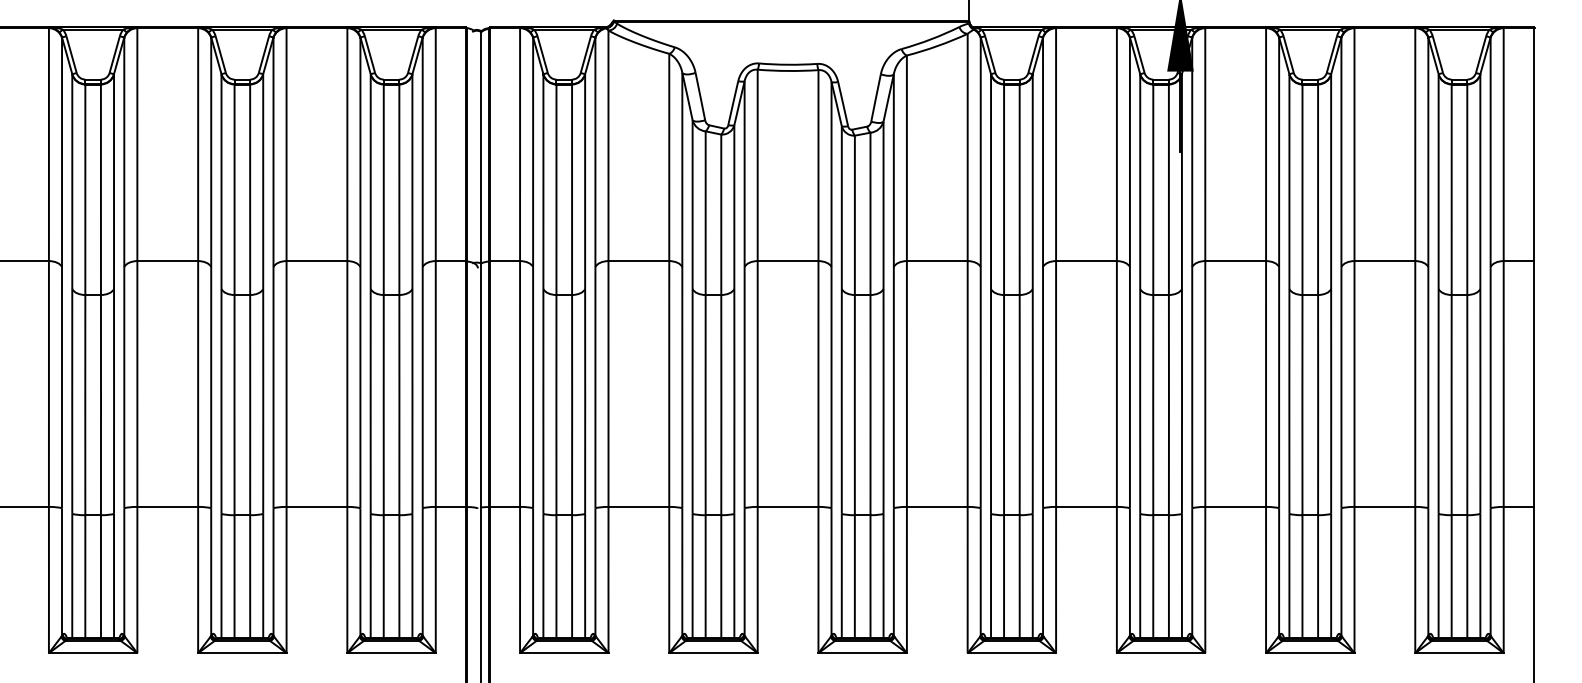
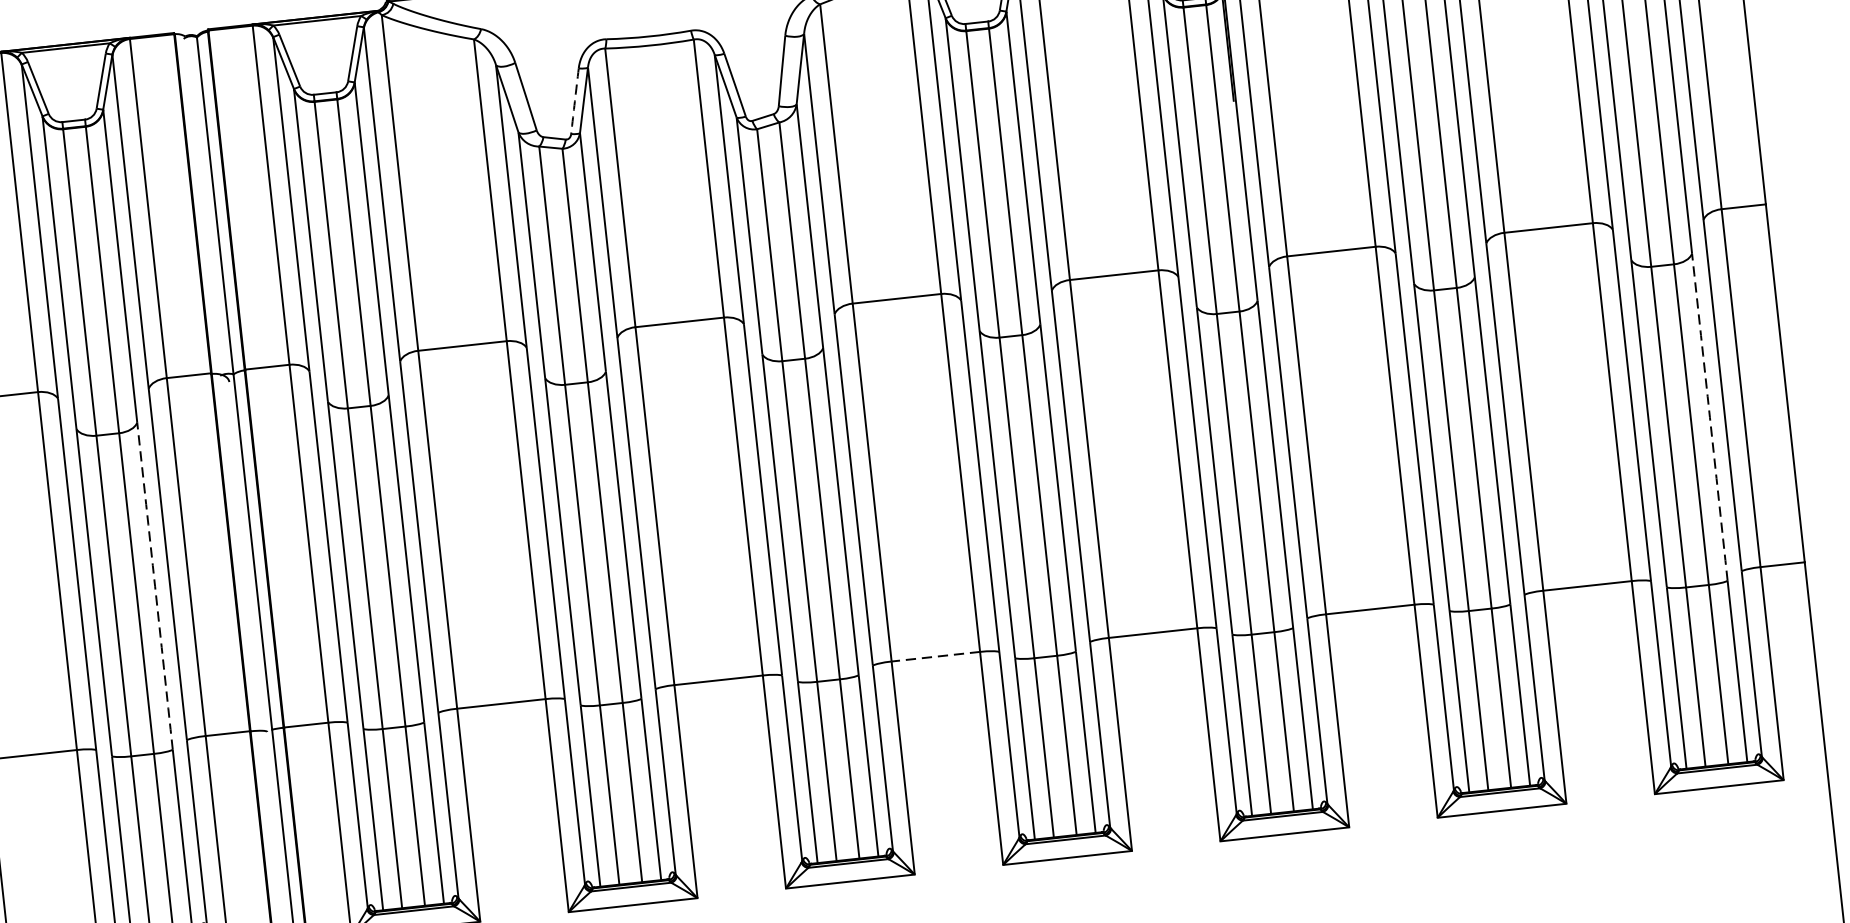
arc: (733, 103) -> (575, 101), solid -> dashed
arc: (412, 401) -> (155, 586), solid -> dashed
arc: (1480, 401) -> (1710, 417), solid -> dashed
line: (936, 506) -> (934, 656), solid -> dashed

